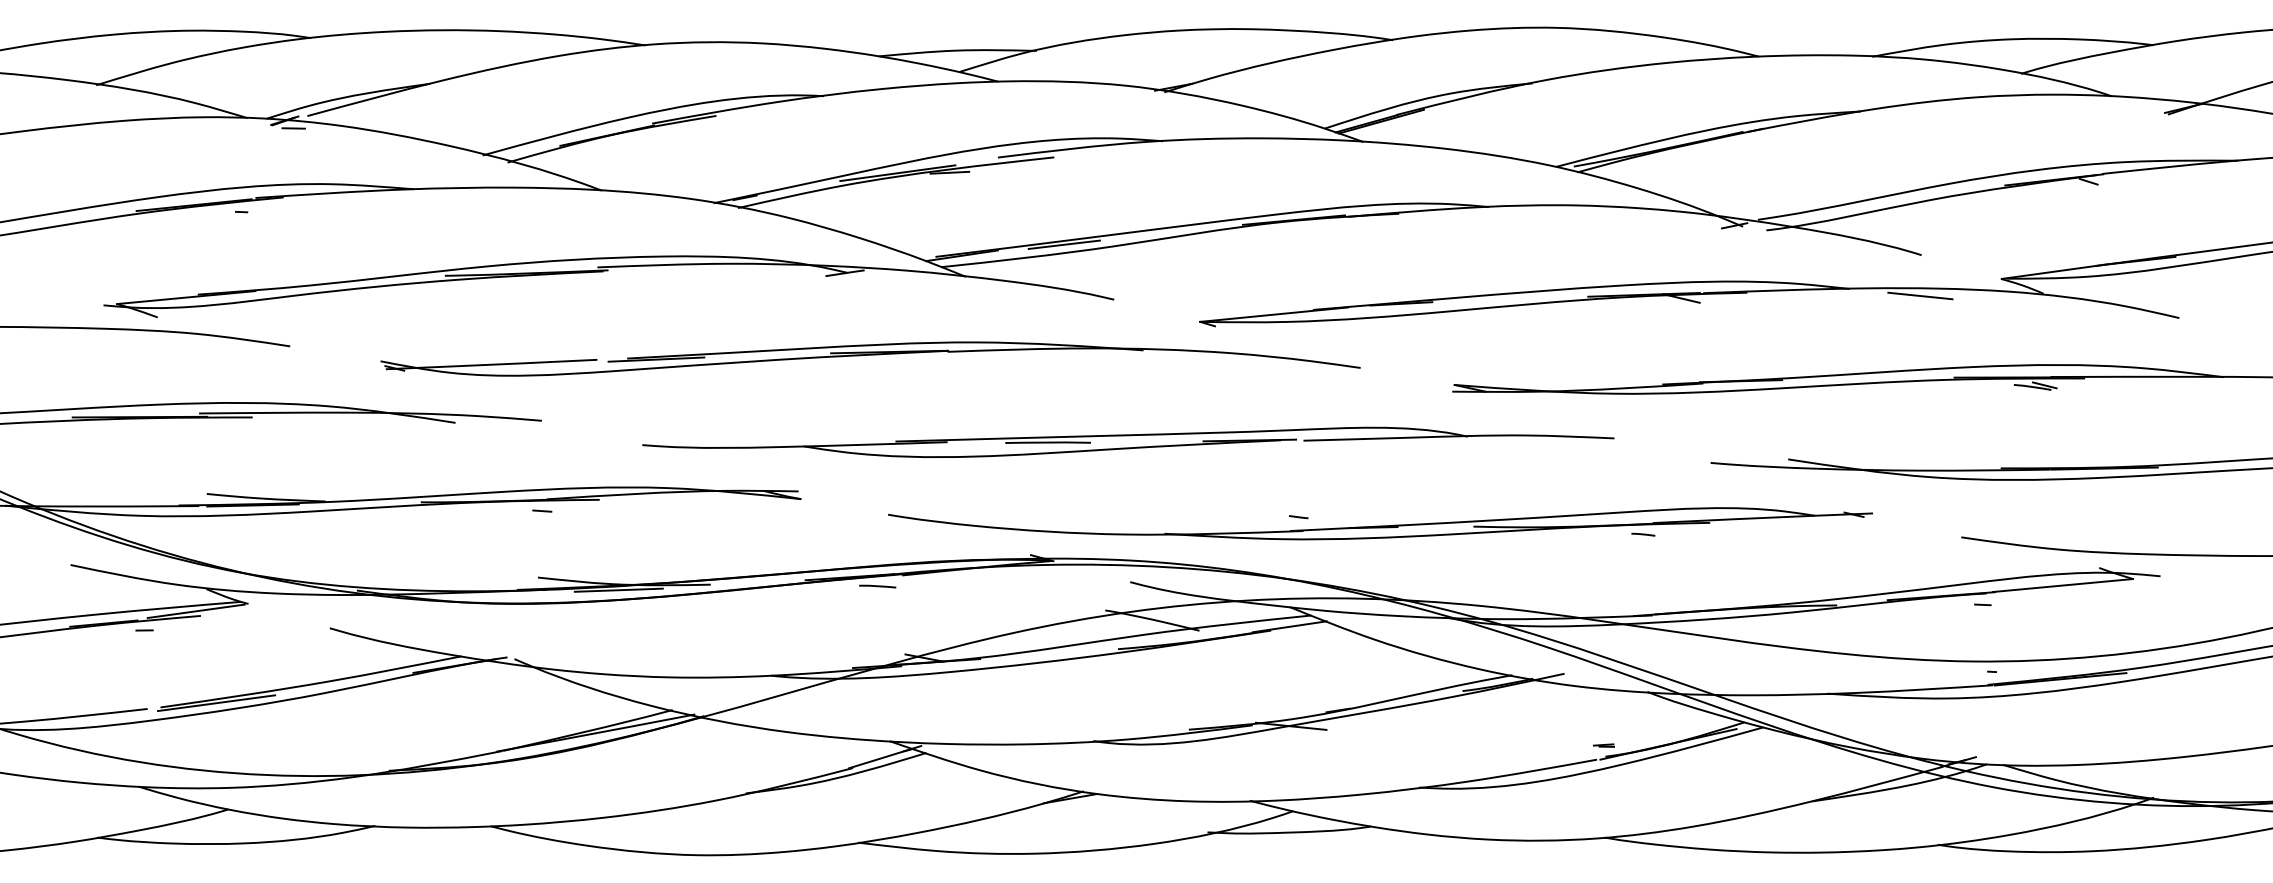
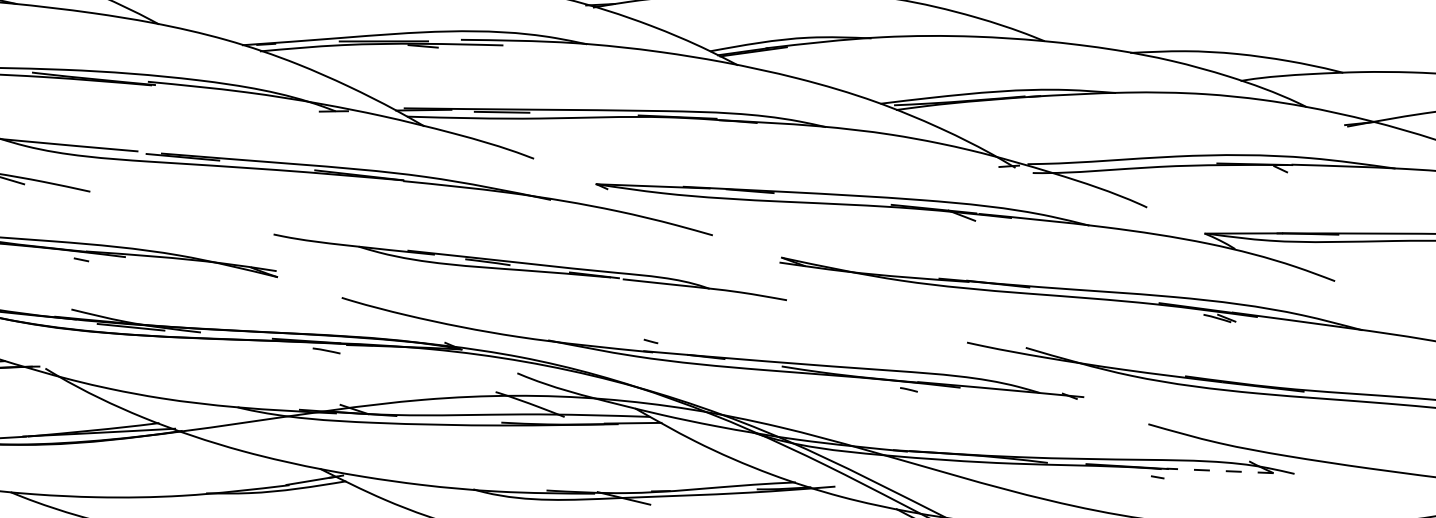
line: (1920, 295) -> (1142, 237), removed
part: (1128, 441) -> (530, 267), size x0.7
line: (2062, 585) -> (1219, 470), solid -> dashed

